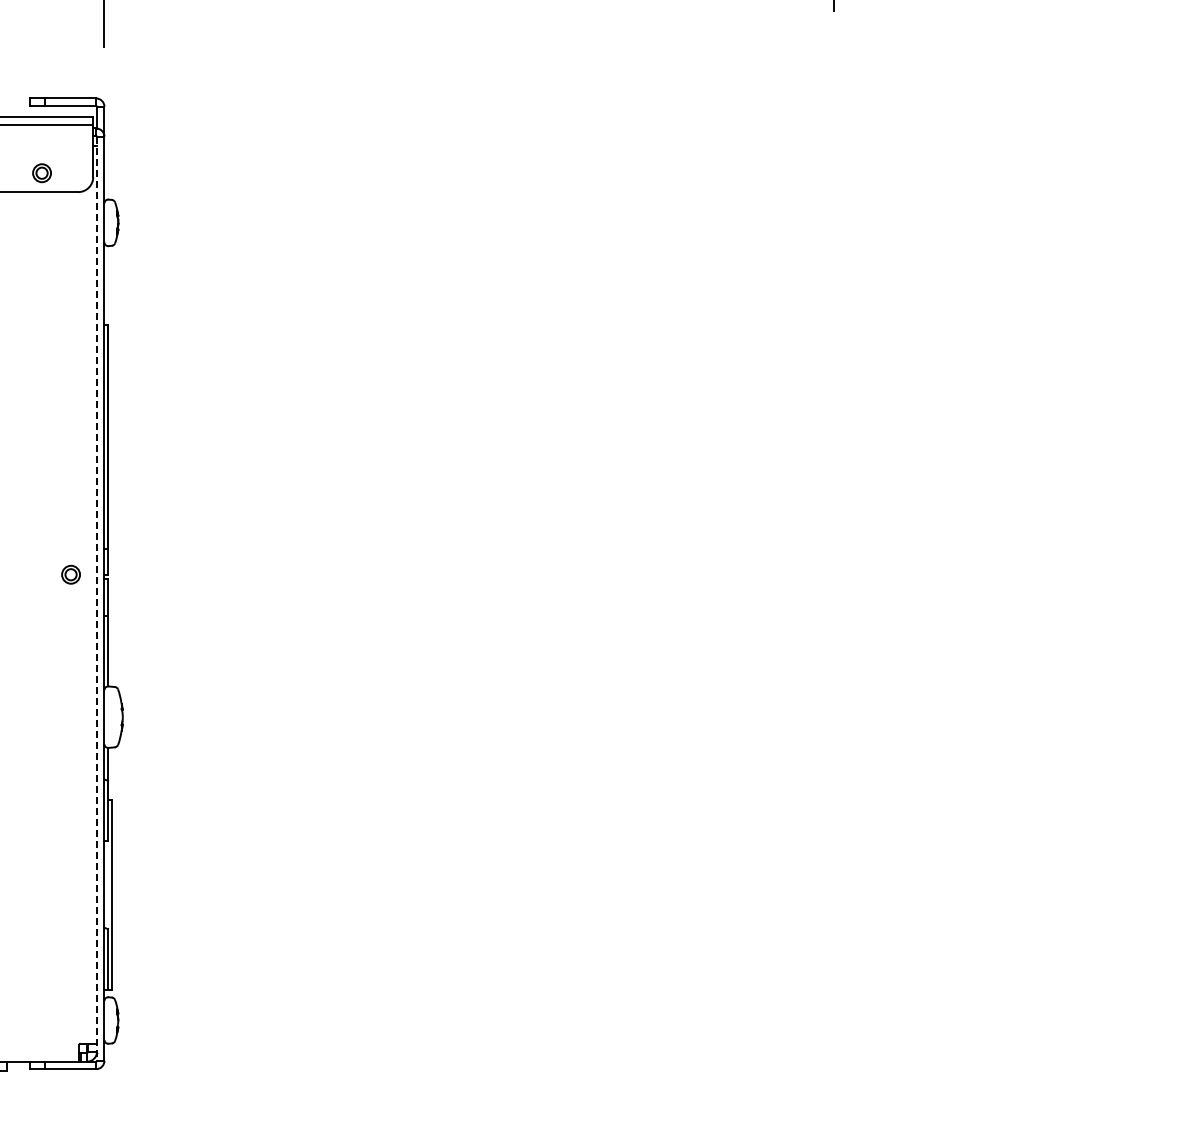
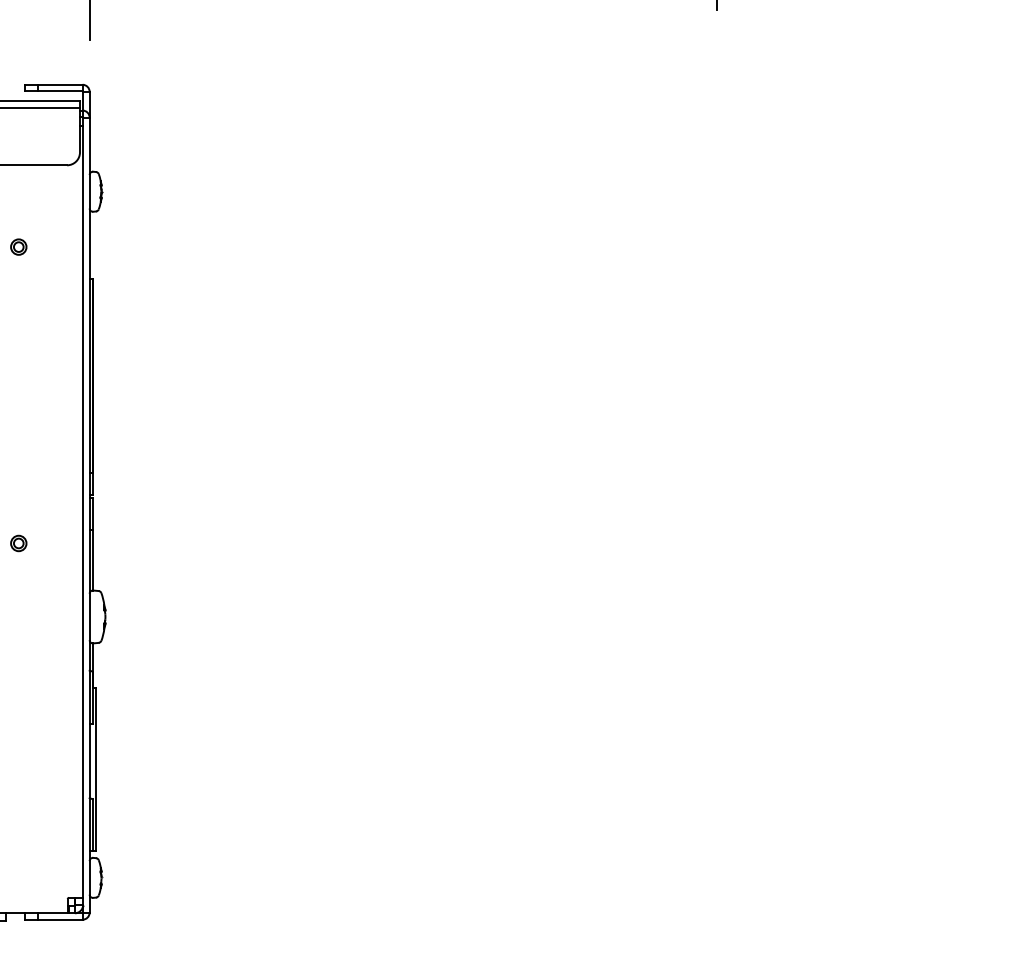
part: (41, 173) -> (18, 247), moved
part: (70, 574) -> (18, 543), moved
line: (96, 599) -> (82, 515), dashed -> solid

